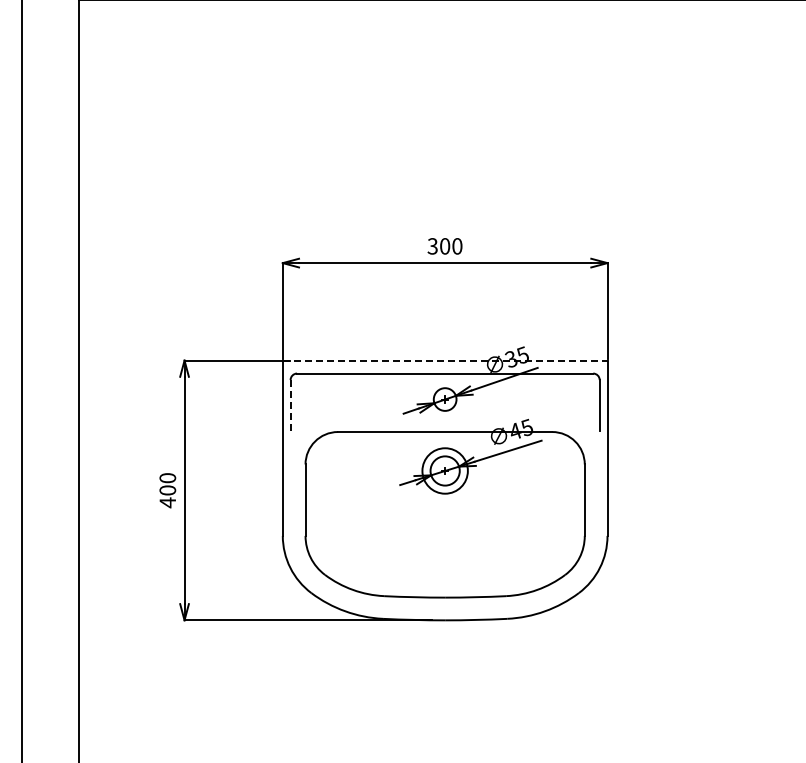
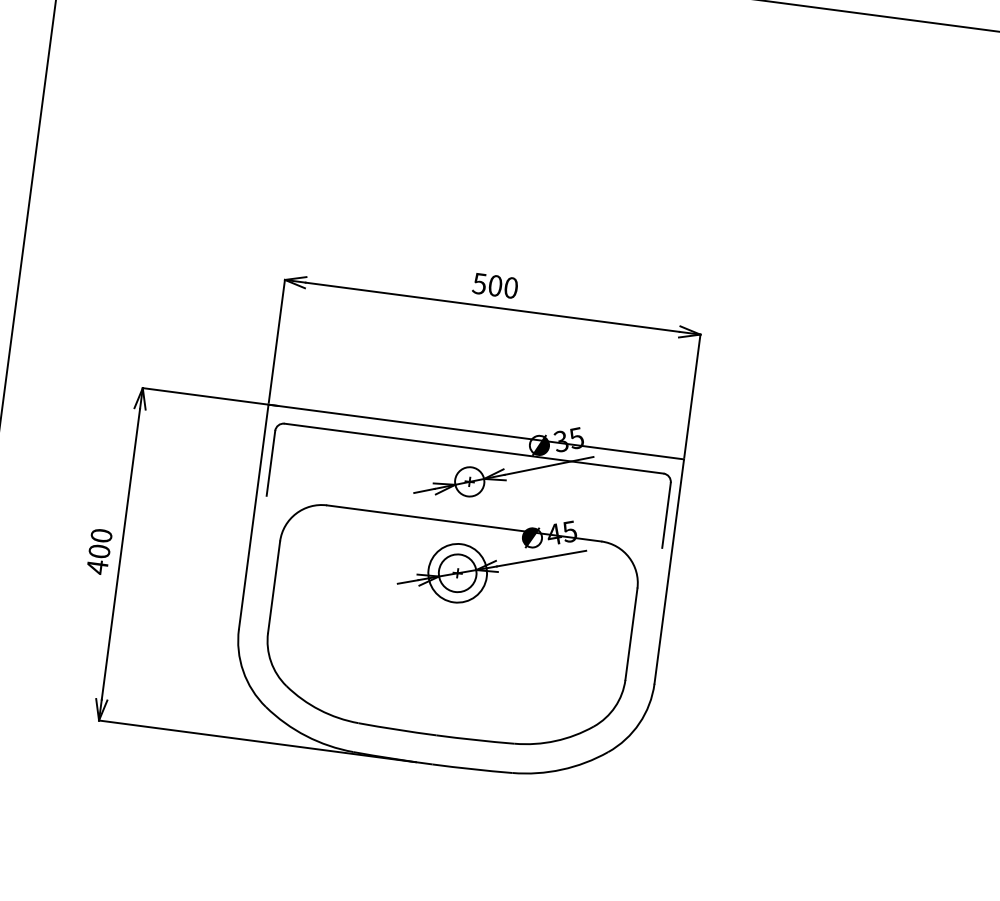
text: (432, 245) -> (479, 282), 300 -> 500
line: (445, 360) -> (476, 431), dashed -> solid
line: (290, 405) -> (270, 463), dashed -> solid

